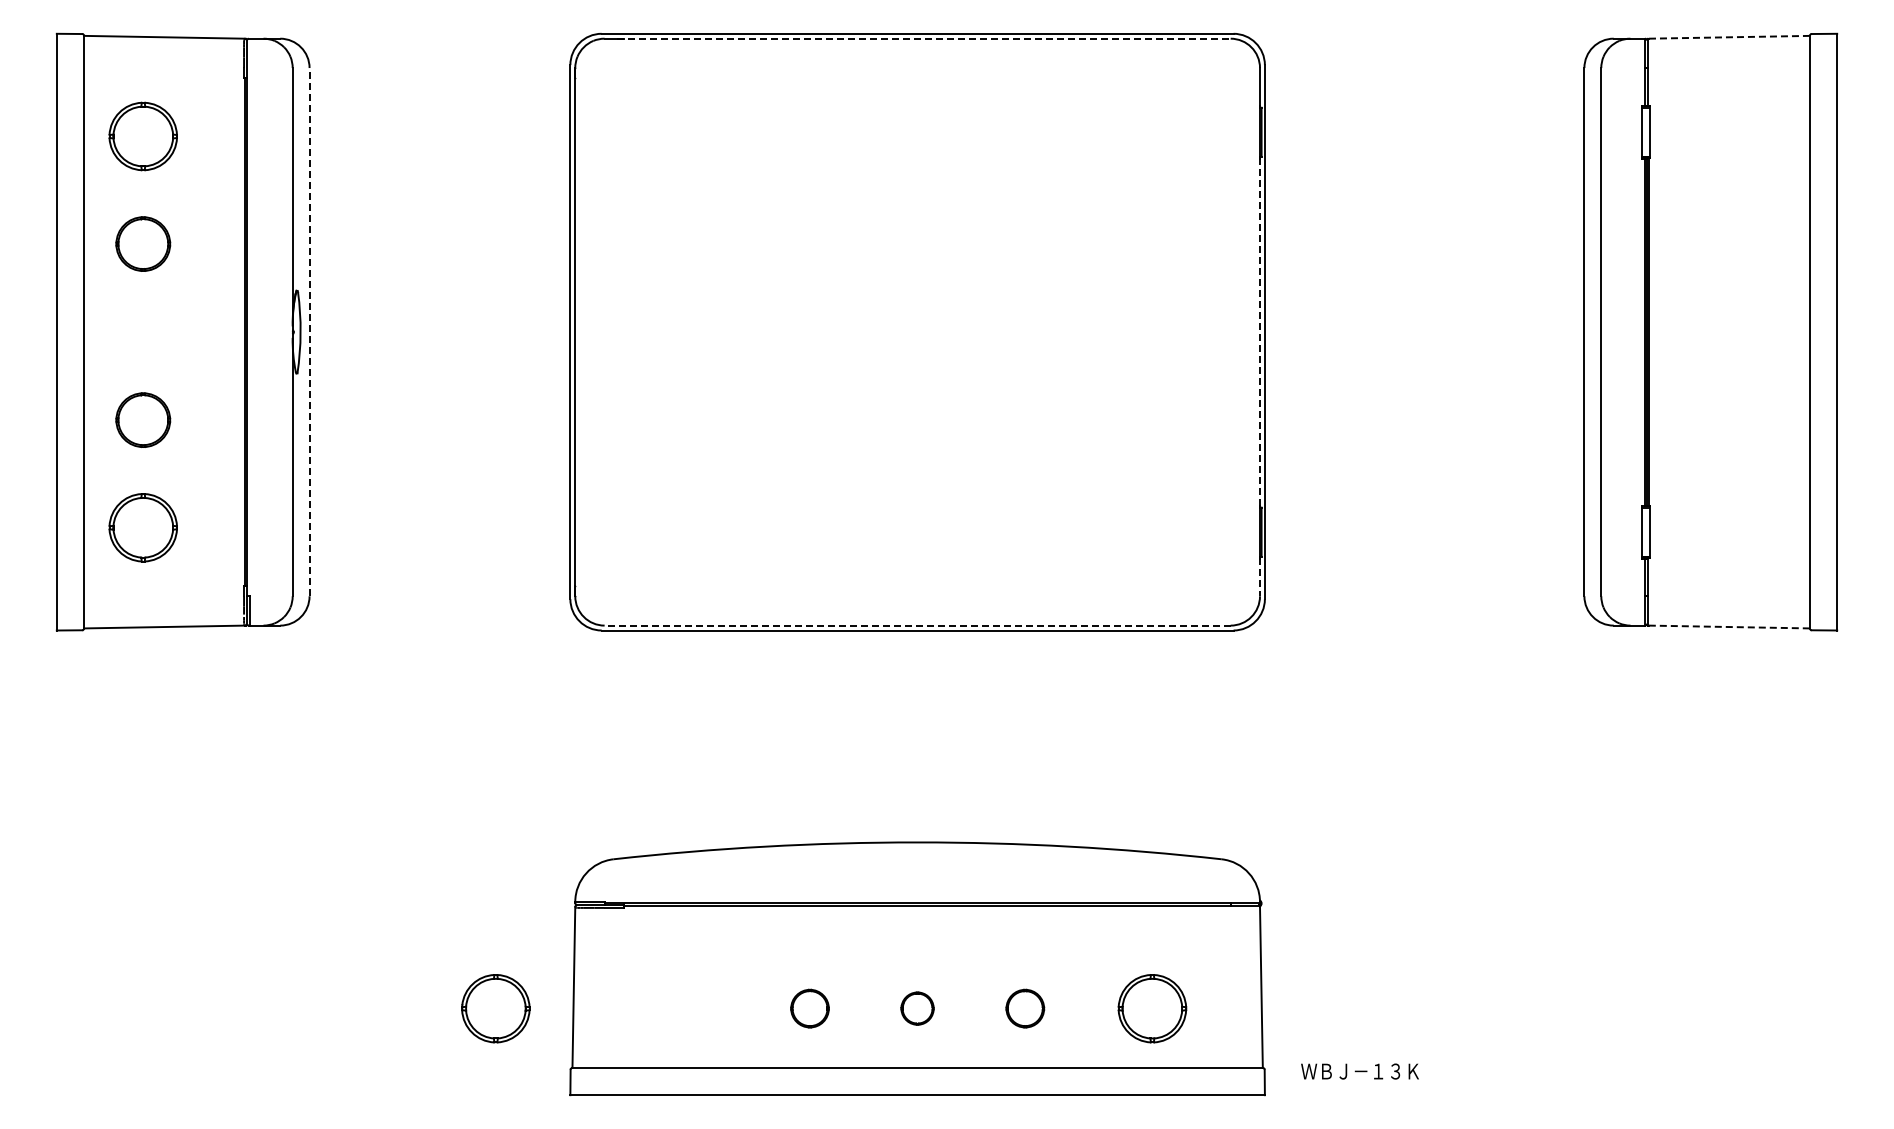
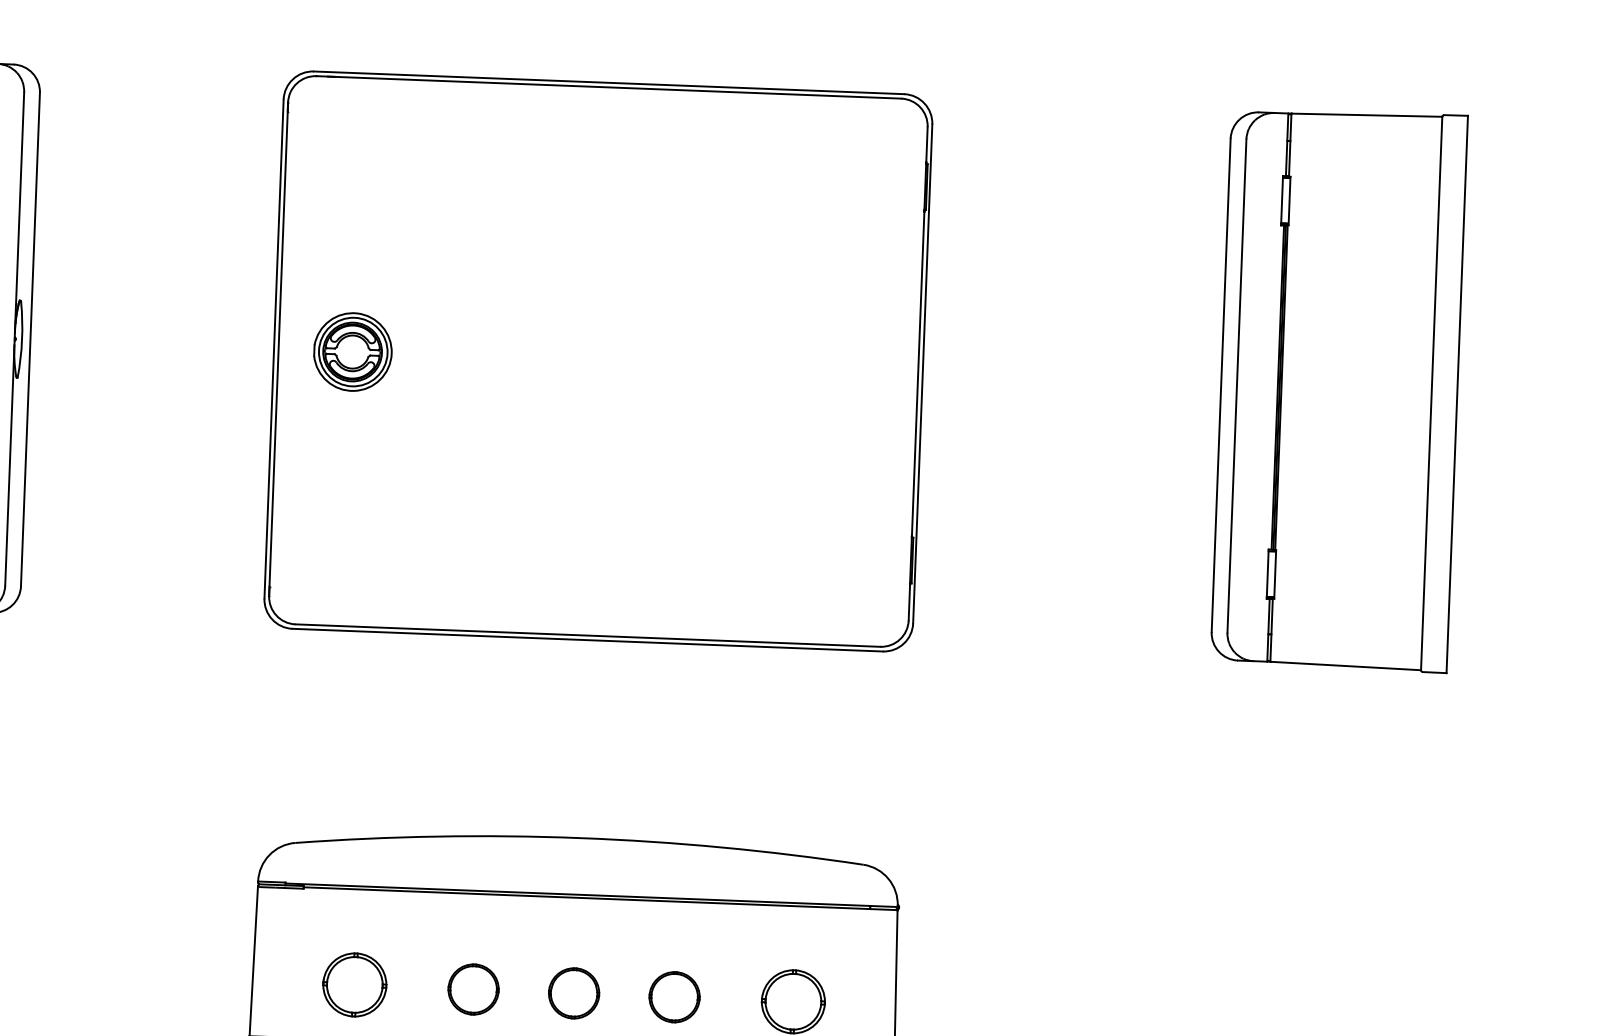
line: (1729, 37) -> (1367, 115), dashed -> solid
line: (923, 38) -> (614, 87), dashed -> solid
line: (309, 331) -> (30, 339), dashed -> solid
part: (654, 331) -> (352, 351), added
line: (1260, 332) -> (918, 374), dashed -> solid
line: (1260, 577) -> (909, 602), dashed -> solid
line: (917, 625) -> (587, 635), dashed -> solid
line: (1728, 627) -> (1345, 666), dashed -> solid
part: (495, 1008) -> (354, 984), moved
part: (809, 1008) -> (473, 989), size x1.43
part: (917, 1008) -> (573, 993), size x1.67
part: (1025, 1008) -> (674, 997), size x1.43

